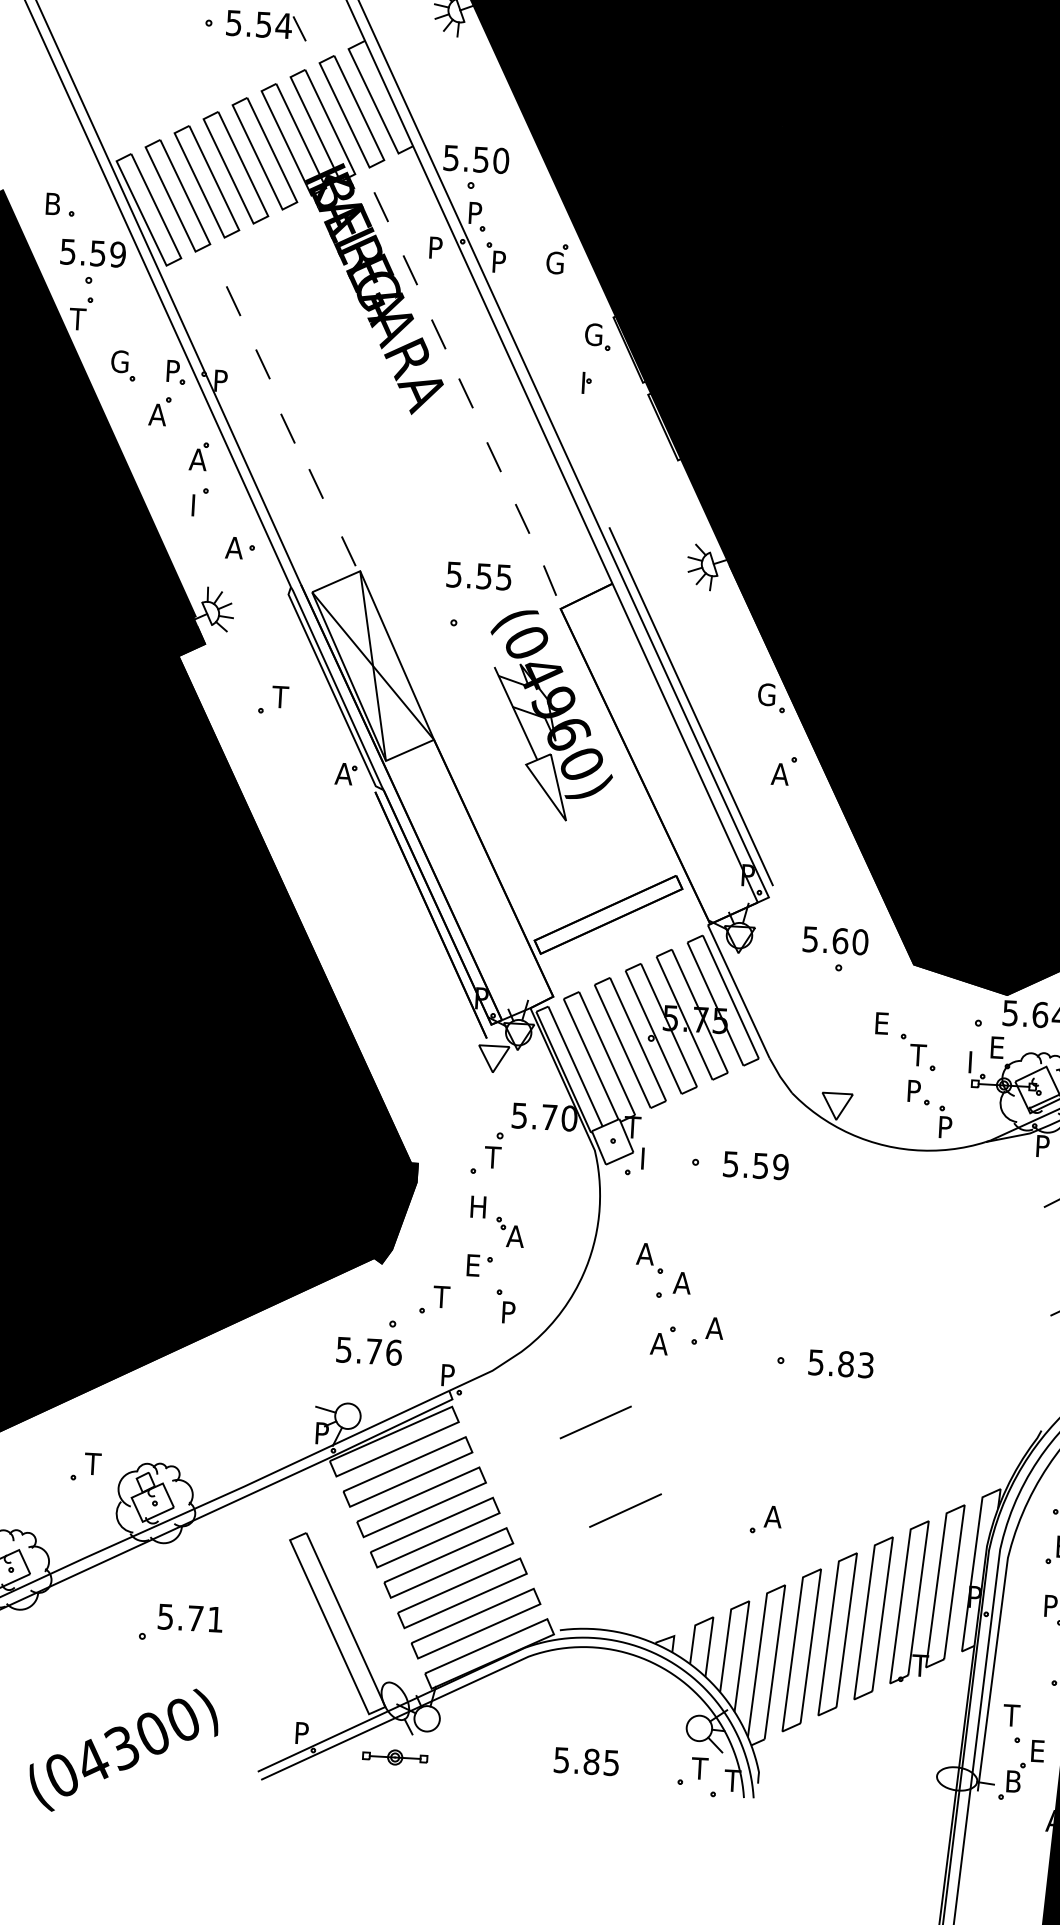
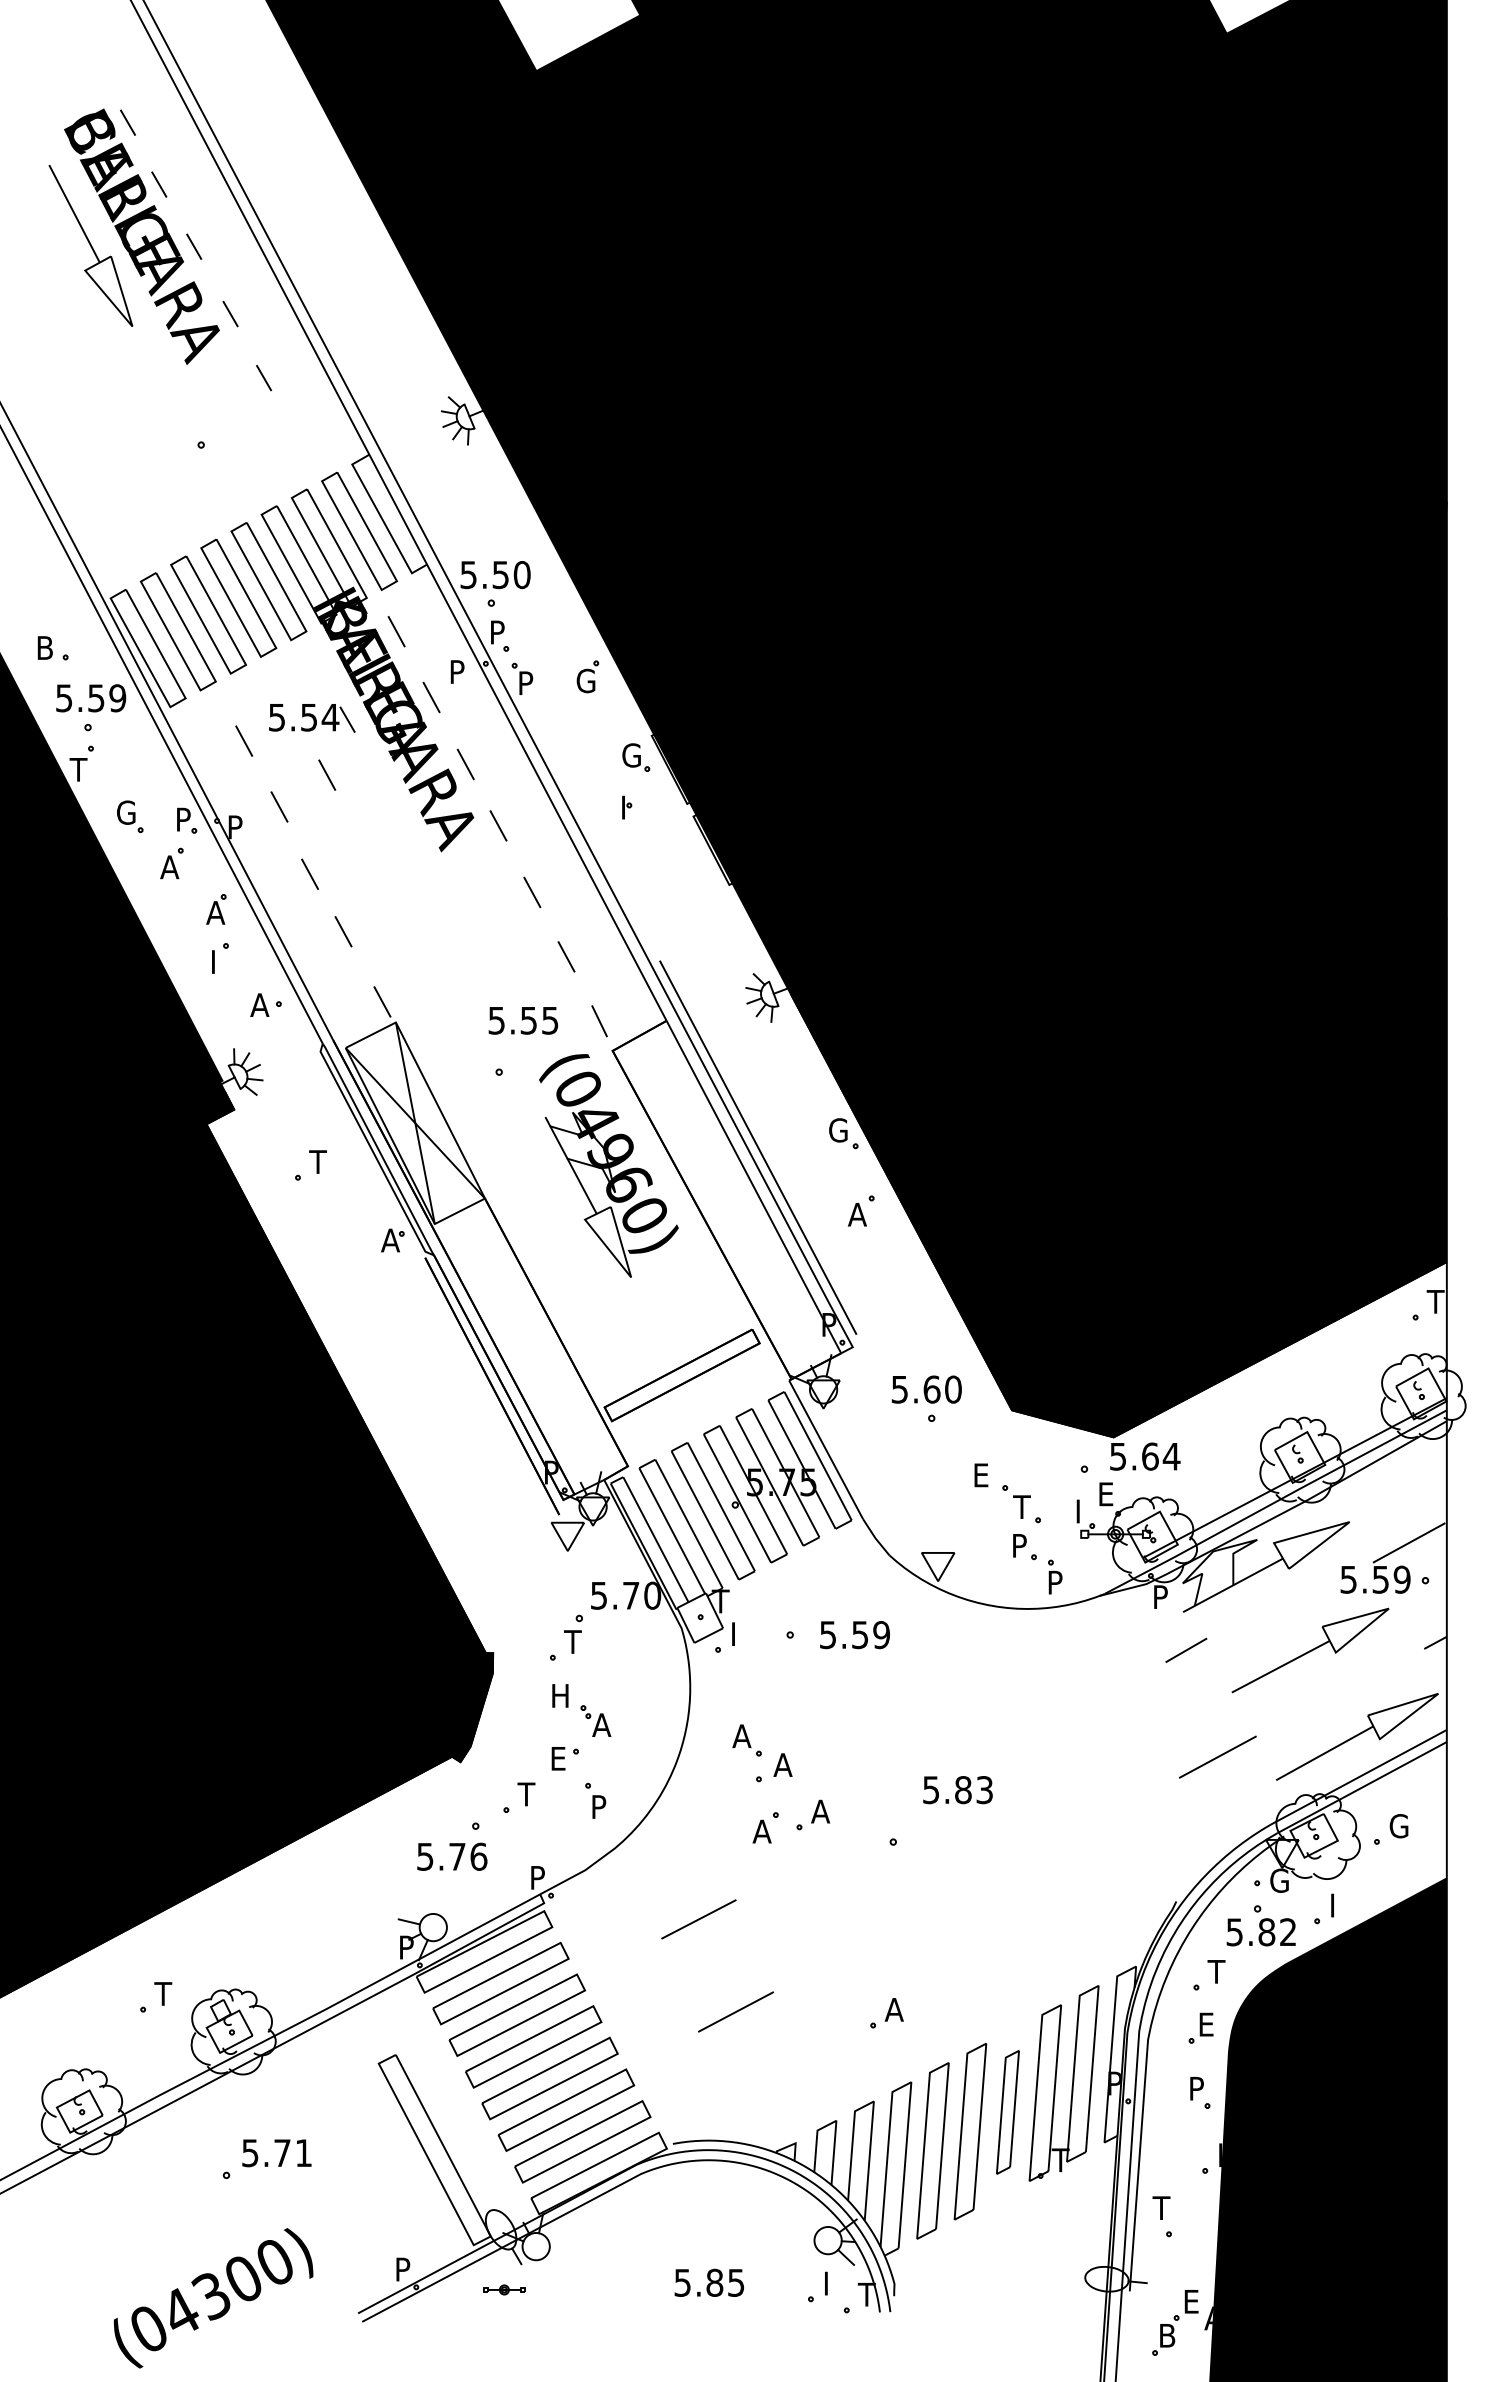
part: (266, 25) -> (312, 718), moved
line: (309, 336) -> (327, 774), added
text: (840, 1364) -> (957, 1790), moved
part: (873, 1618) -> (1007, 2112), size x0.7
part: (395, 1757) -> (504, 2289), size x0.6
text: (699, 1768) -> (830, 2283), T -> I
part: (1021, 1769) -> (1175, 2322), moved

